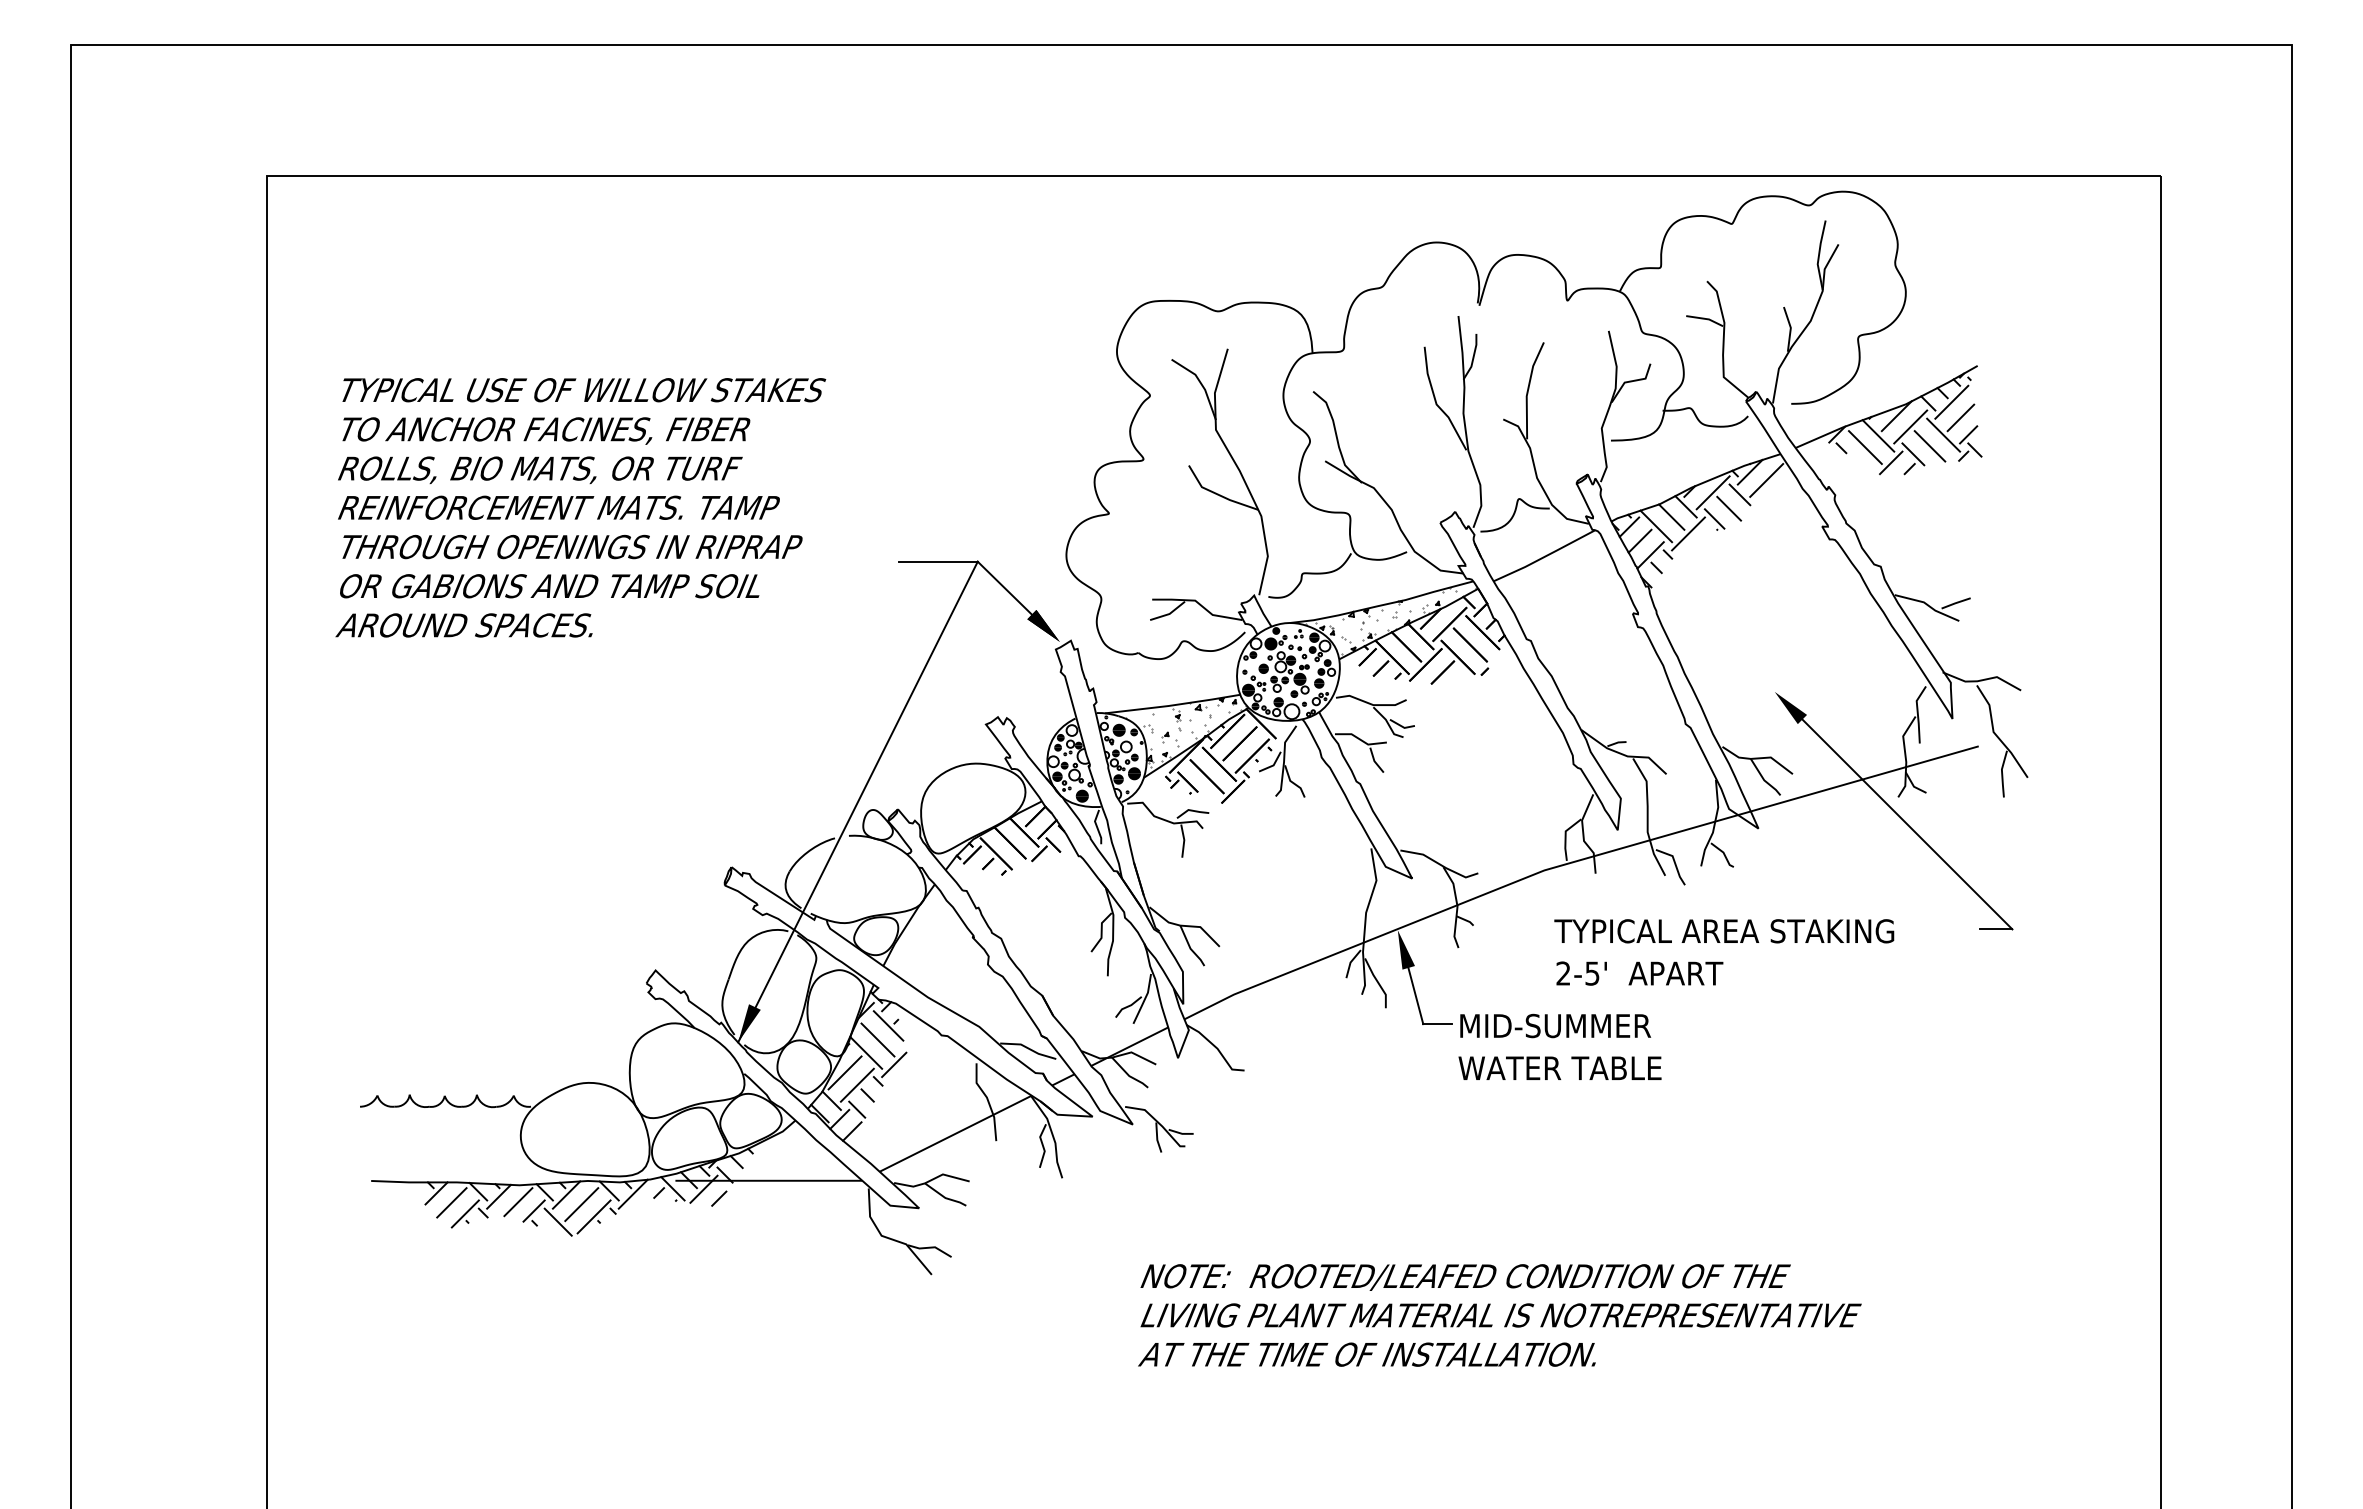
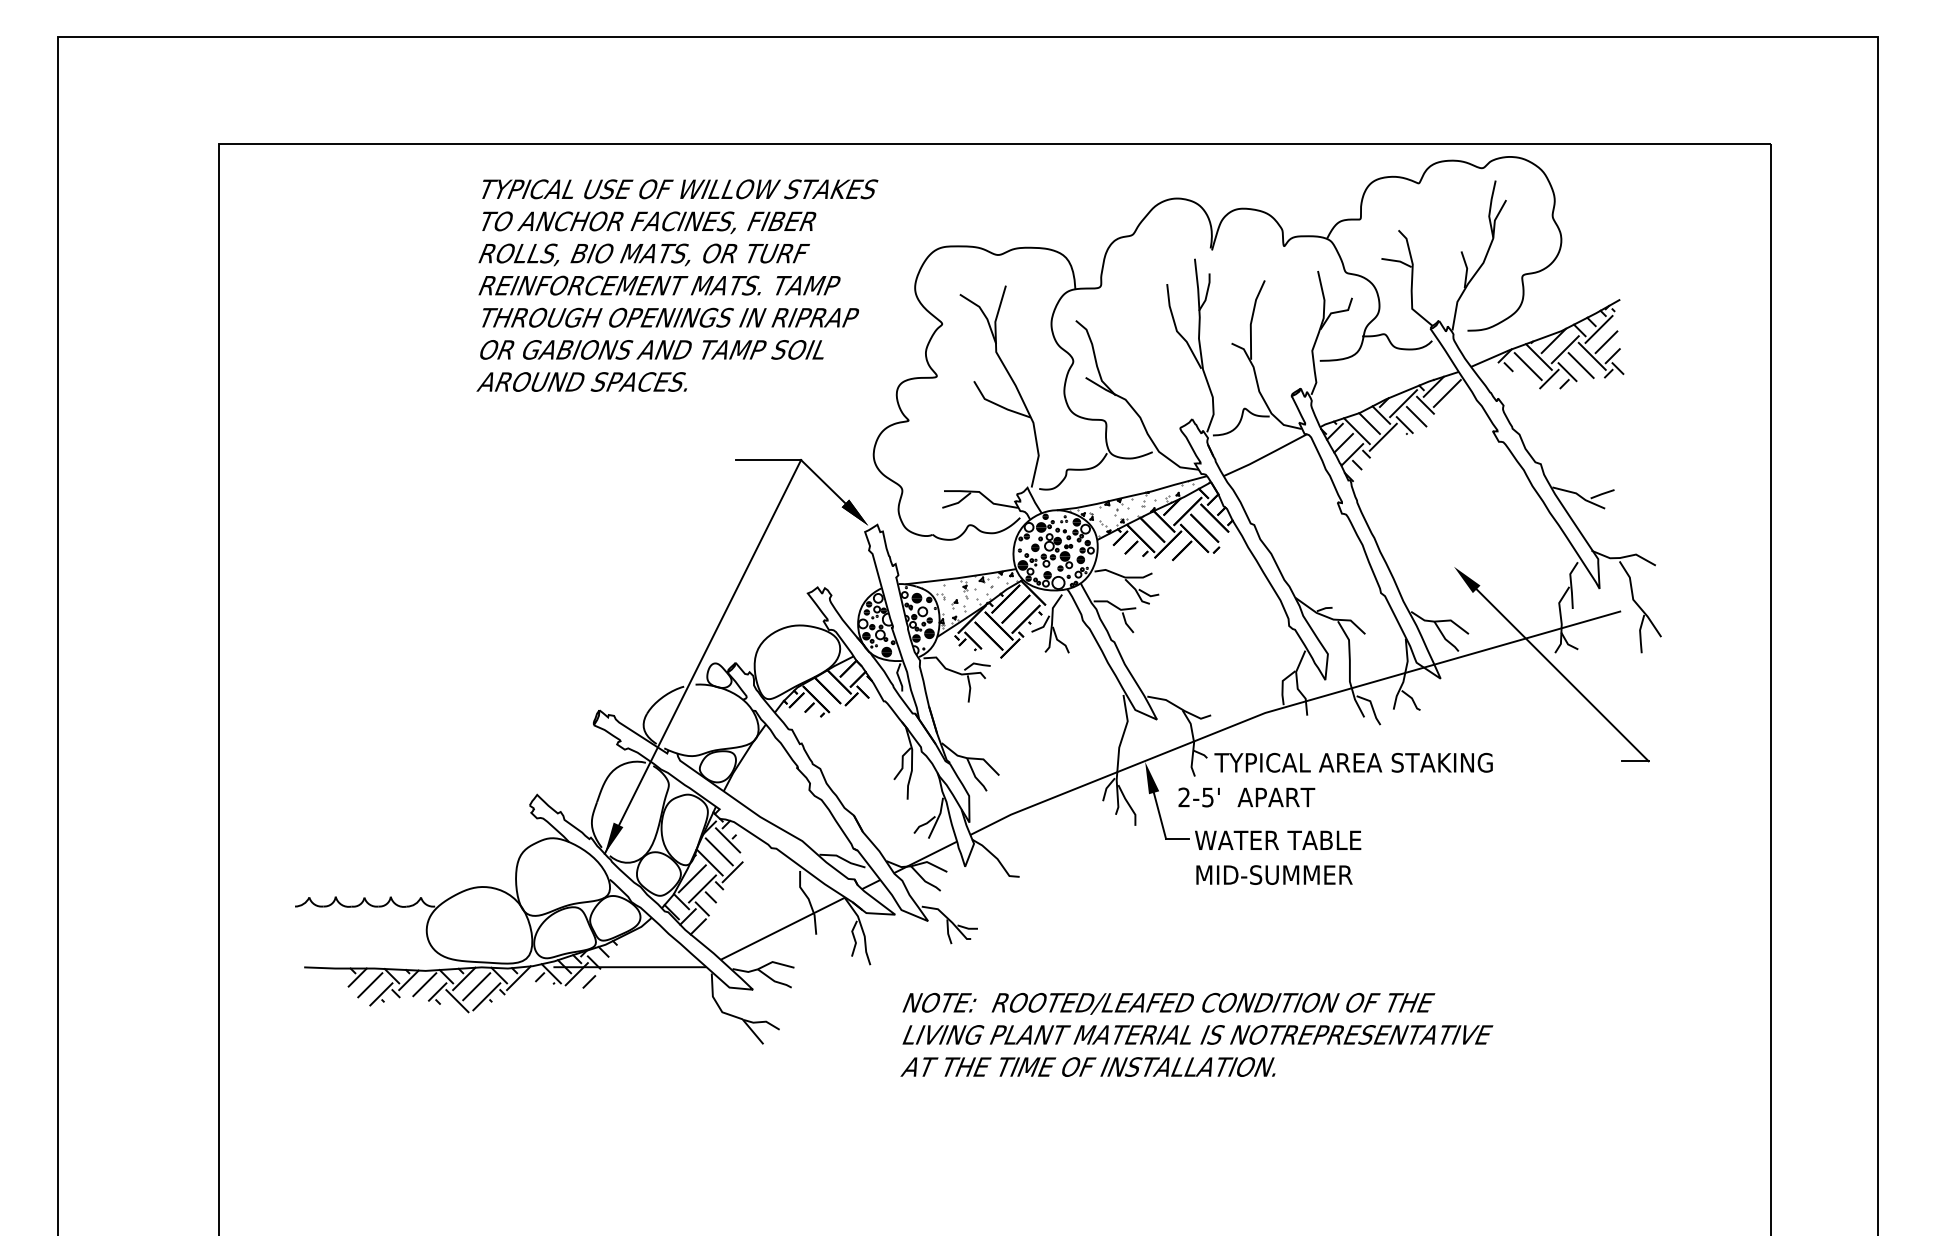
text: (580, 507) -> (677, 285), moved
text: (1724, 931) -> (1353, 762), moved
text: (1639, 973) -> (1246, 797), moved
text: (1559, 1025) -> (1277, 840), MID-SUMMER -> WATER TABLE
text: (1559, 1068) -> (1277, 875), WATER TABLE -> MID-SUMMER
text: (1499, 1315) -> (1196, 1034), moved

